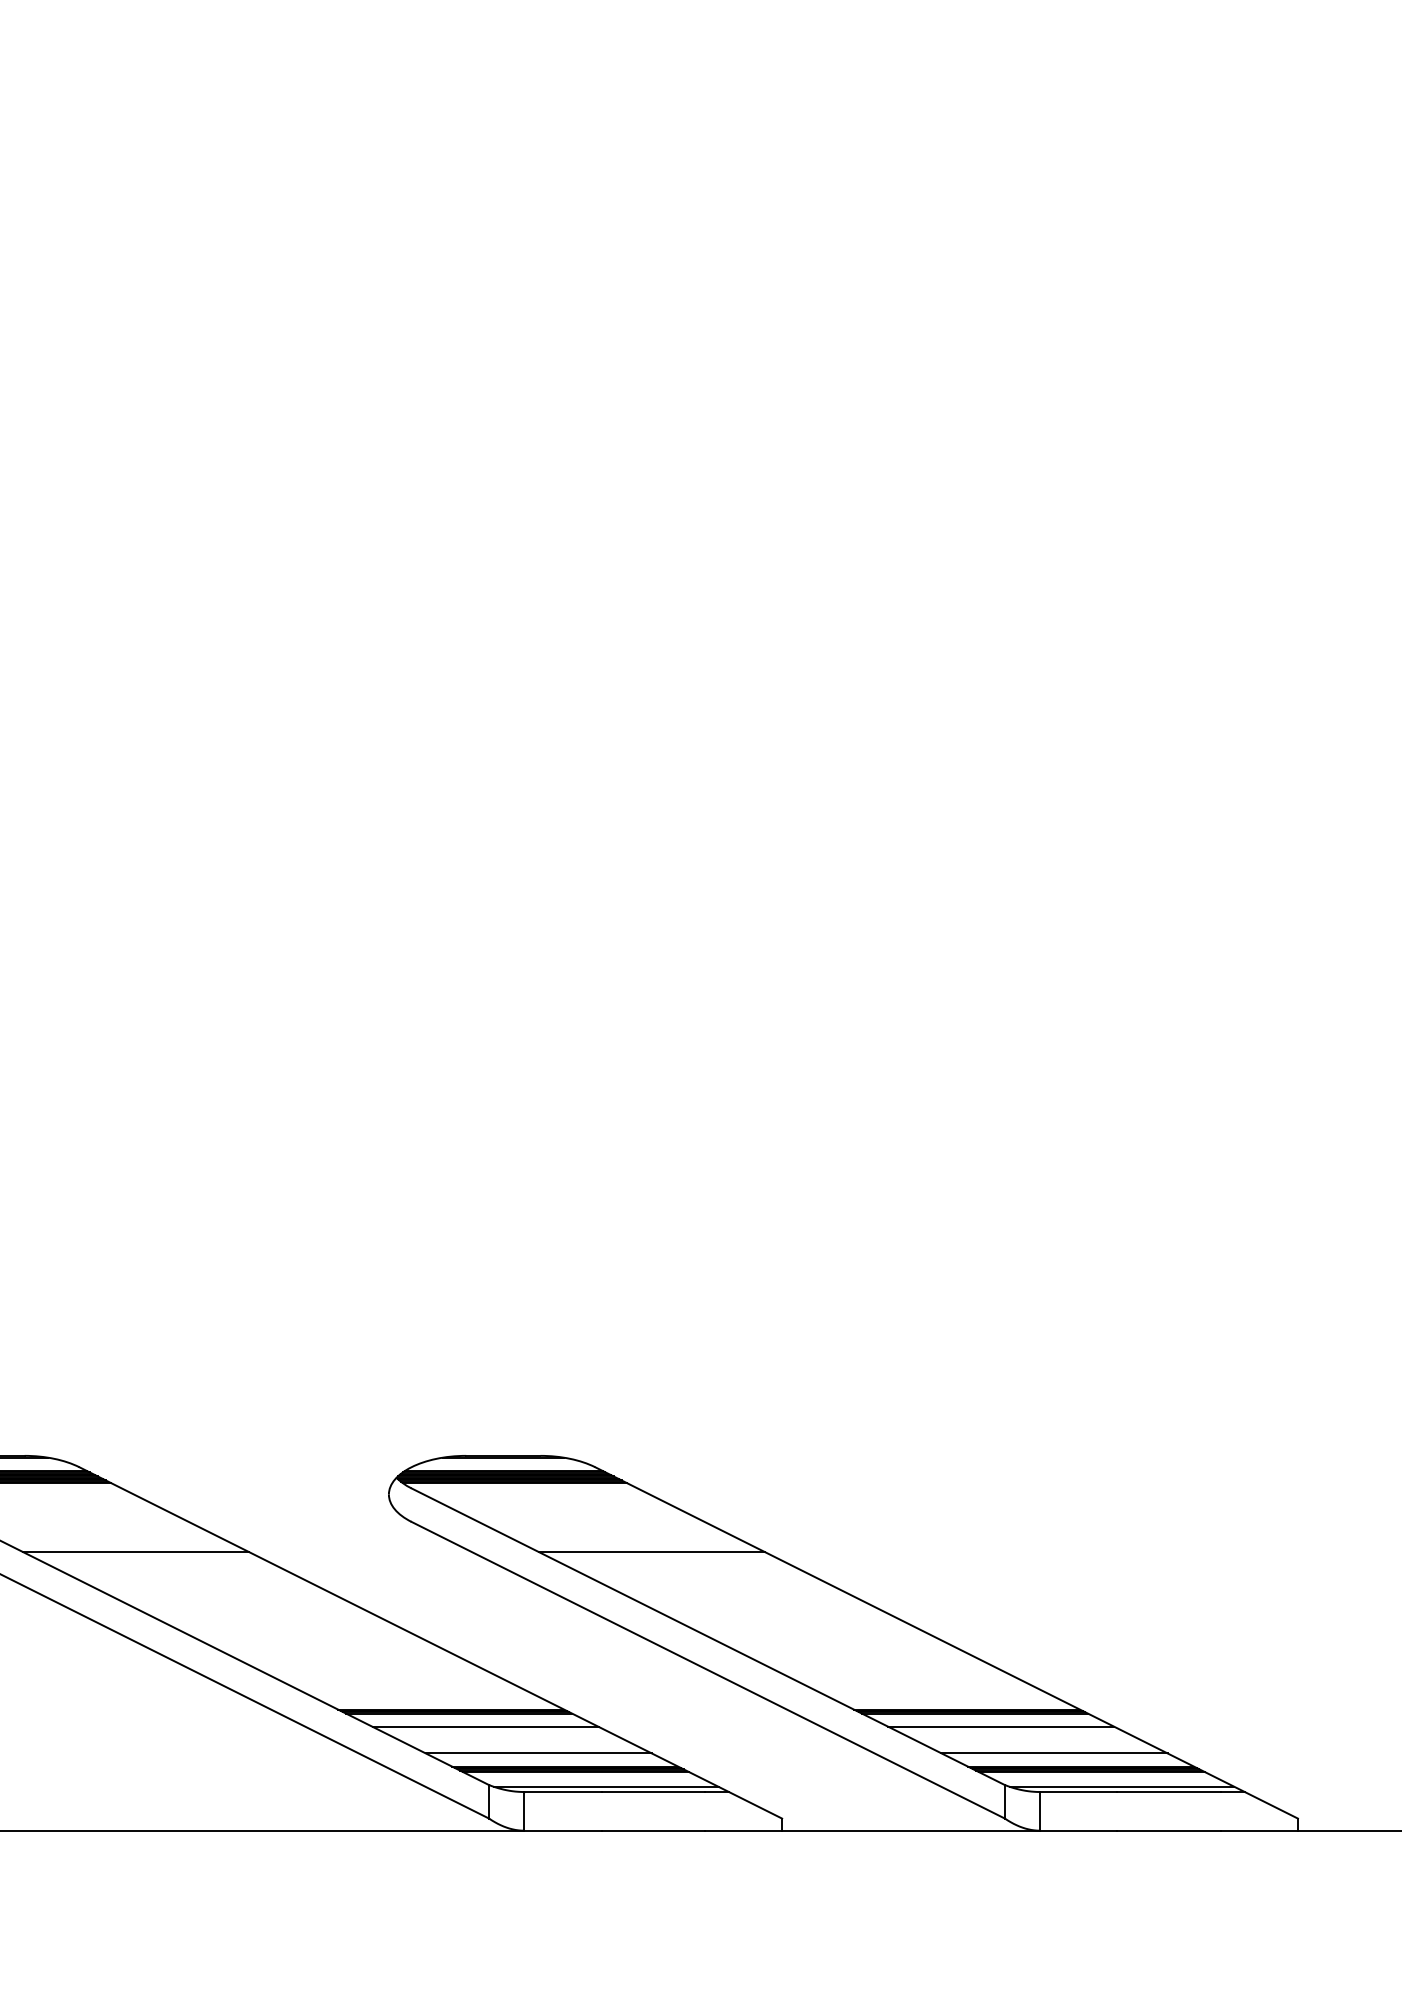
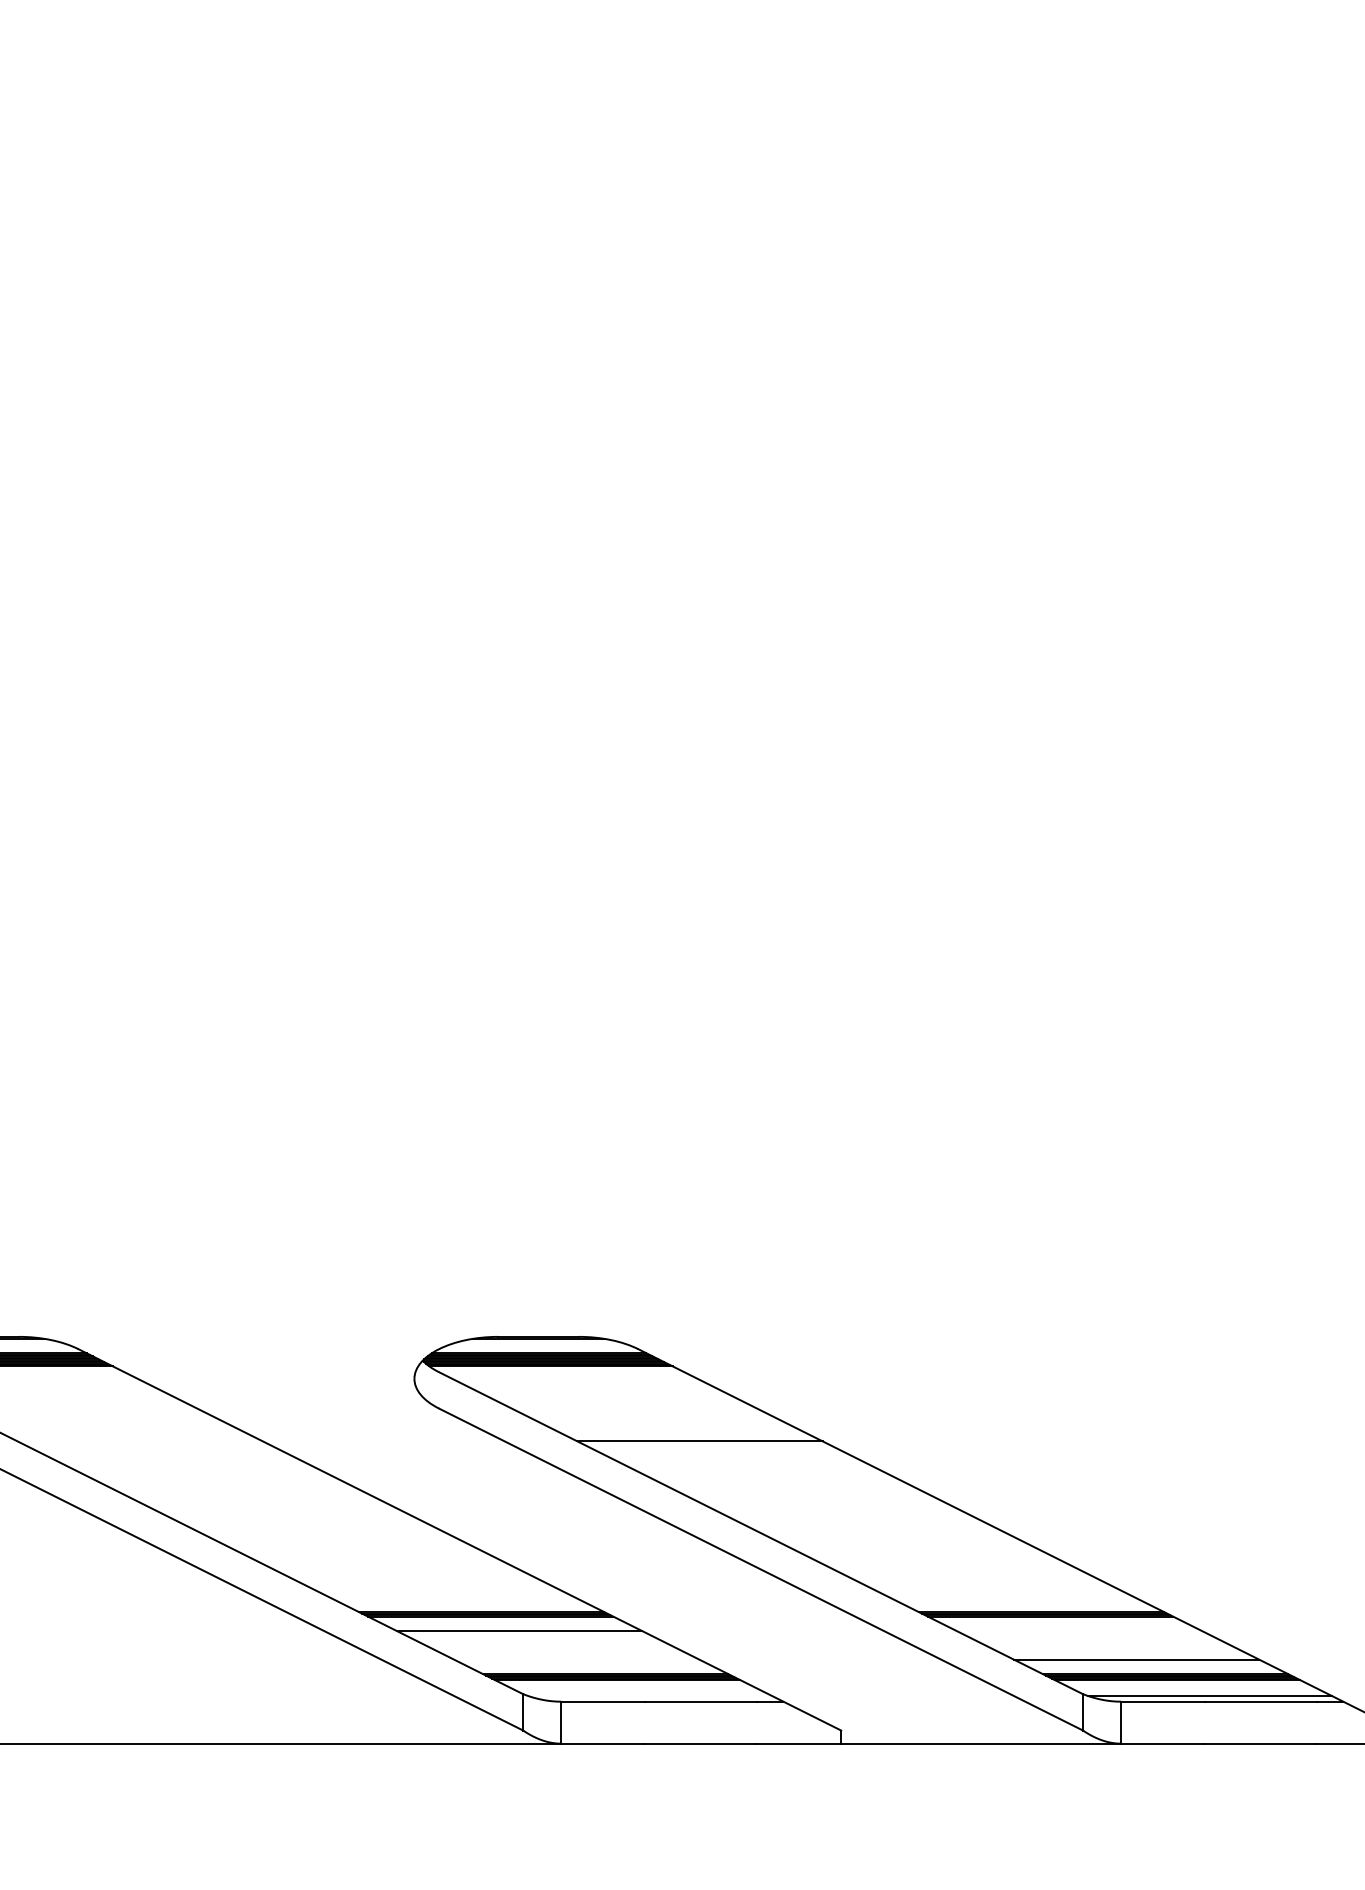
line: (136, 1552) -> (140, 1441), removed
line: (1001, 1726) -> (1079, 1630), removed
line: (538, 1753) -> (576, 1659), removed
line: (605, 1786) -> (649, 1695), removed

